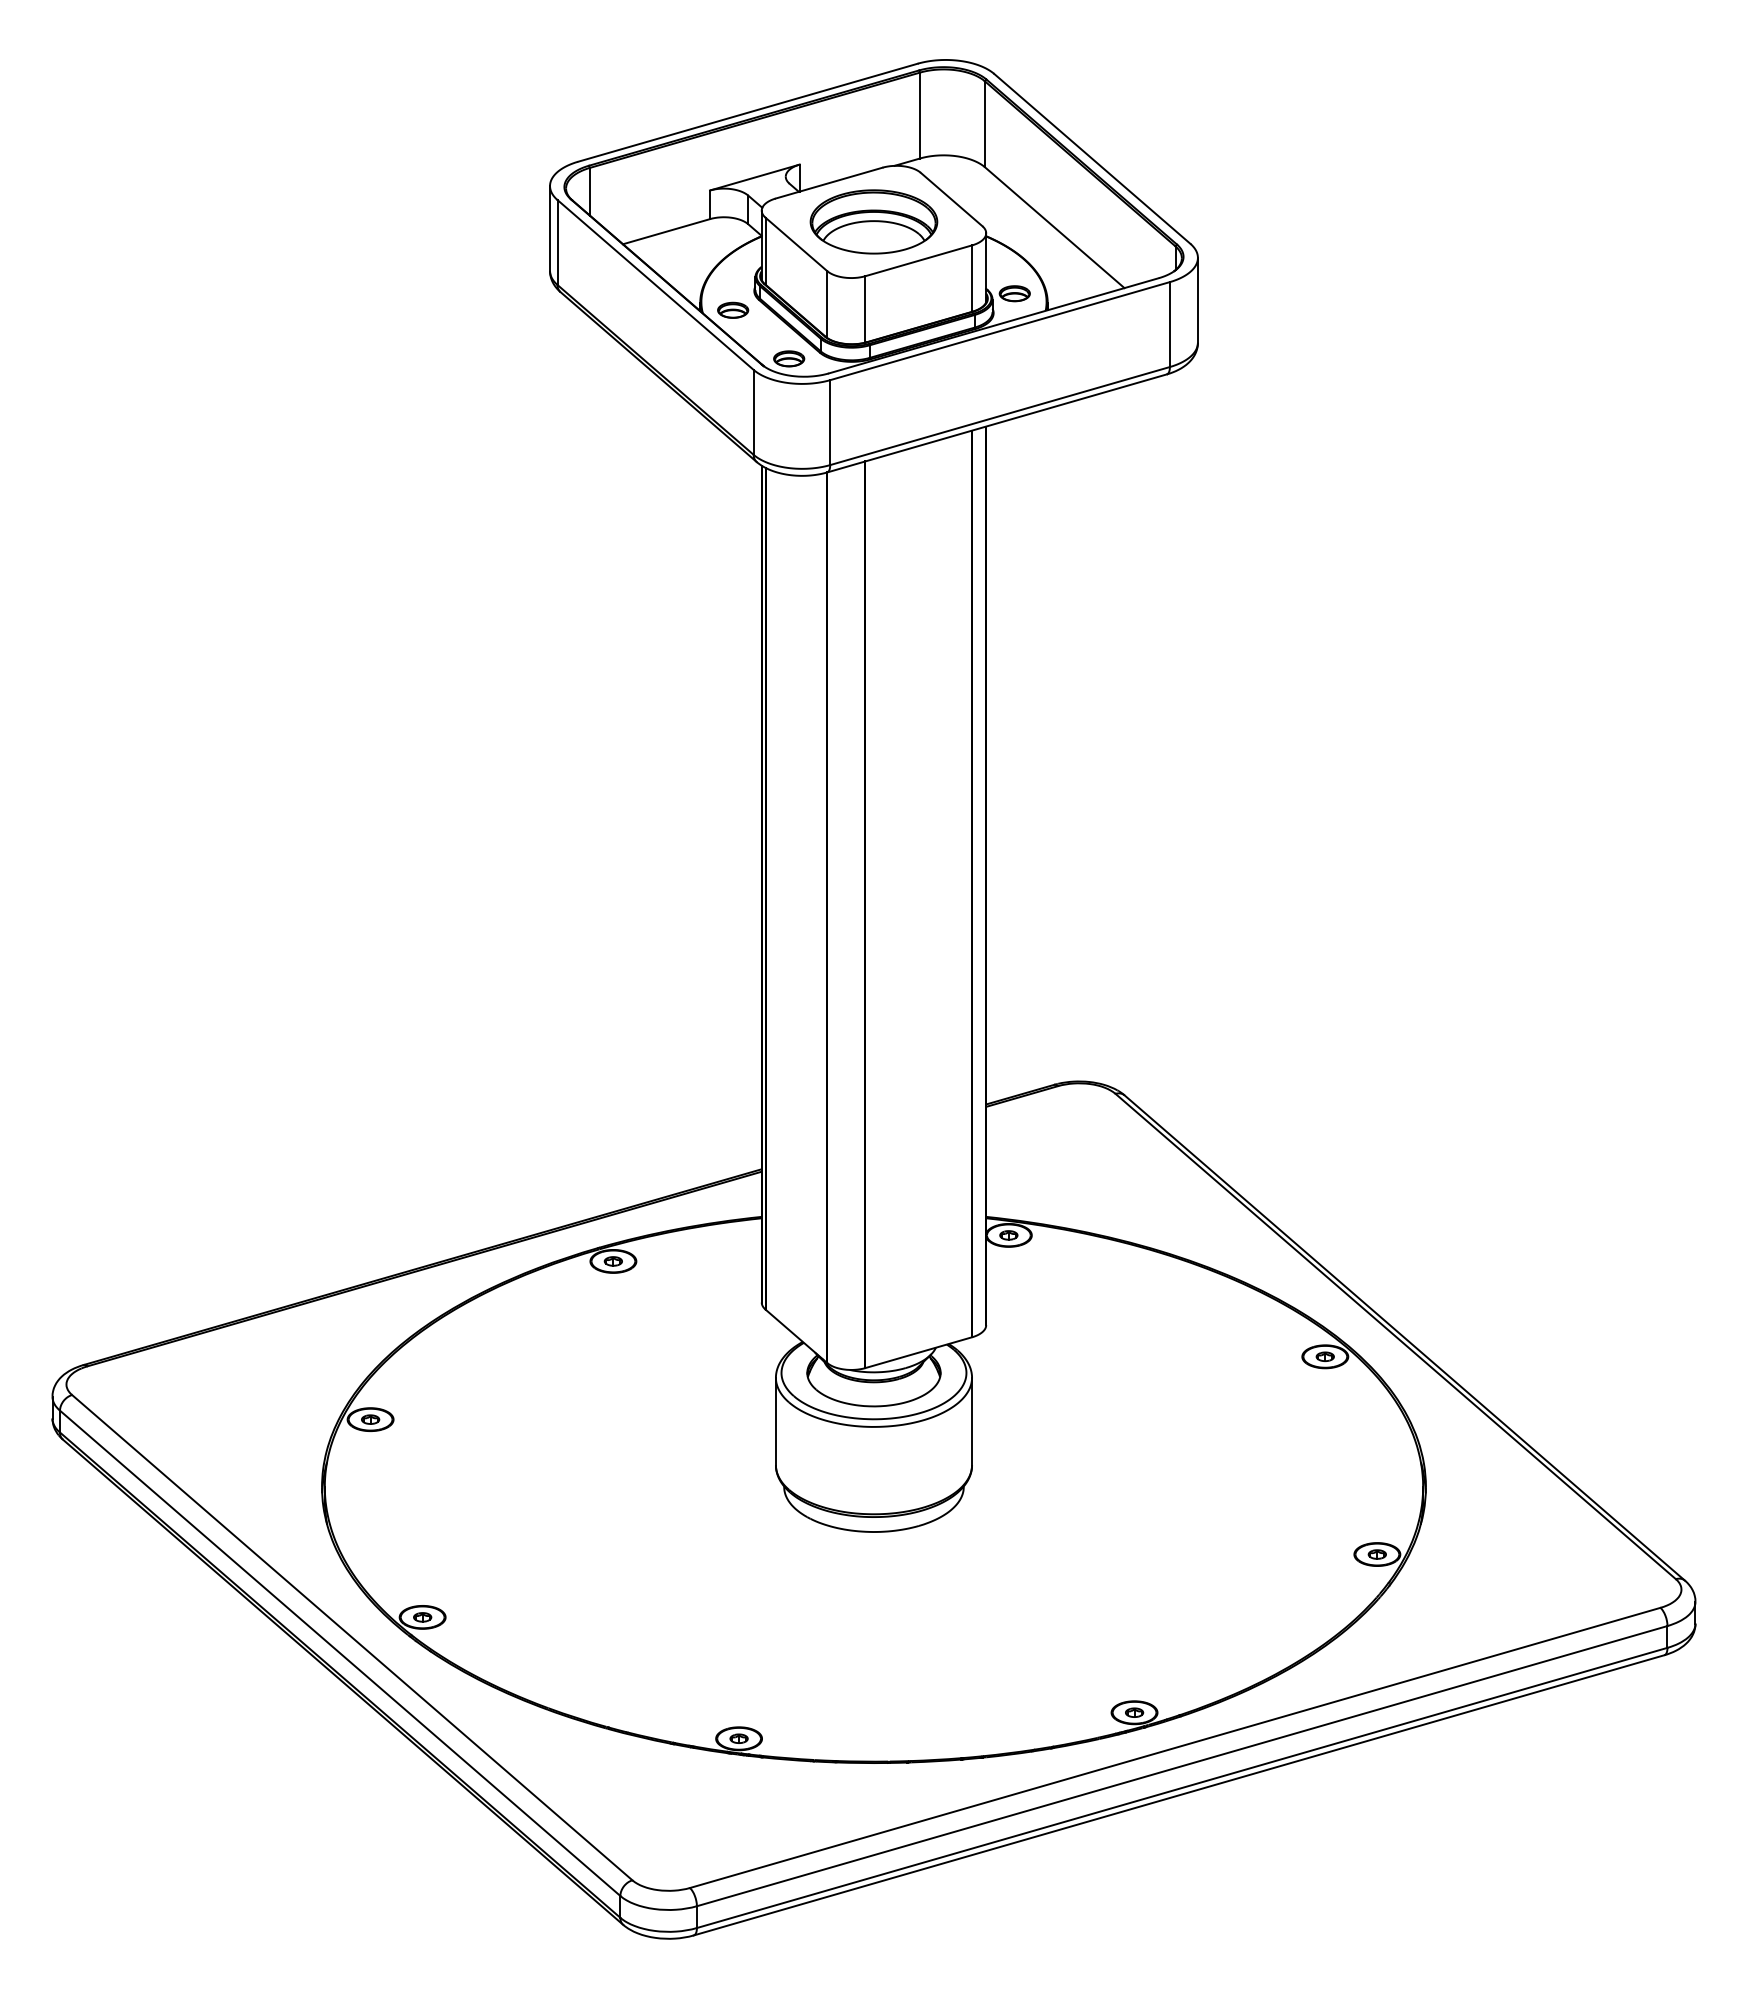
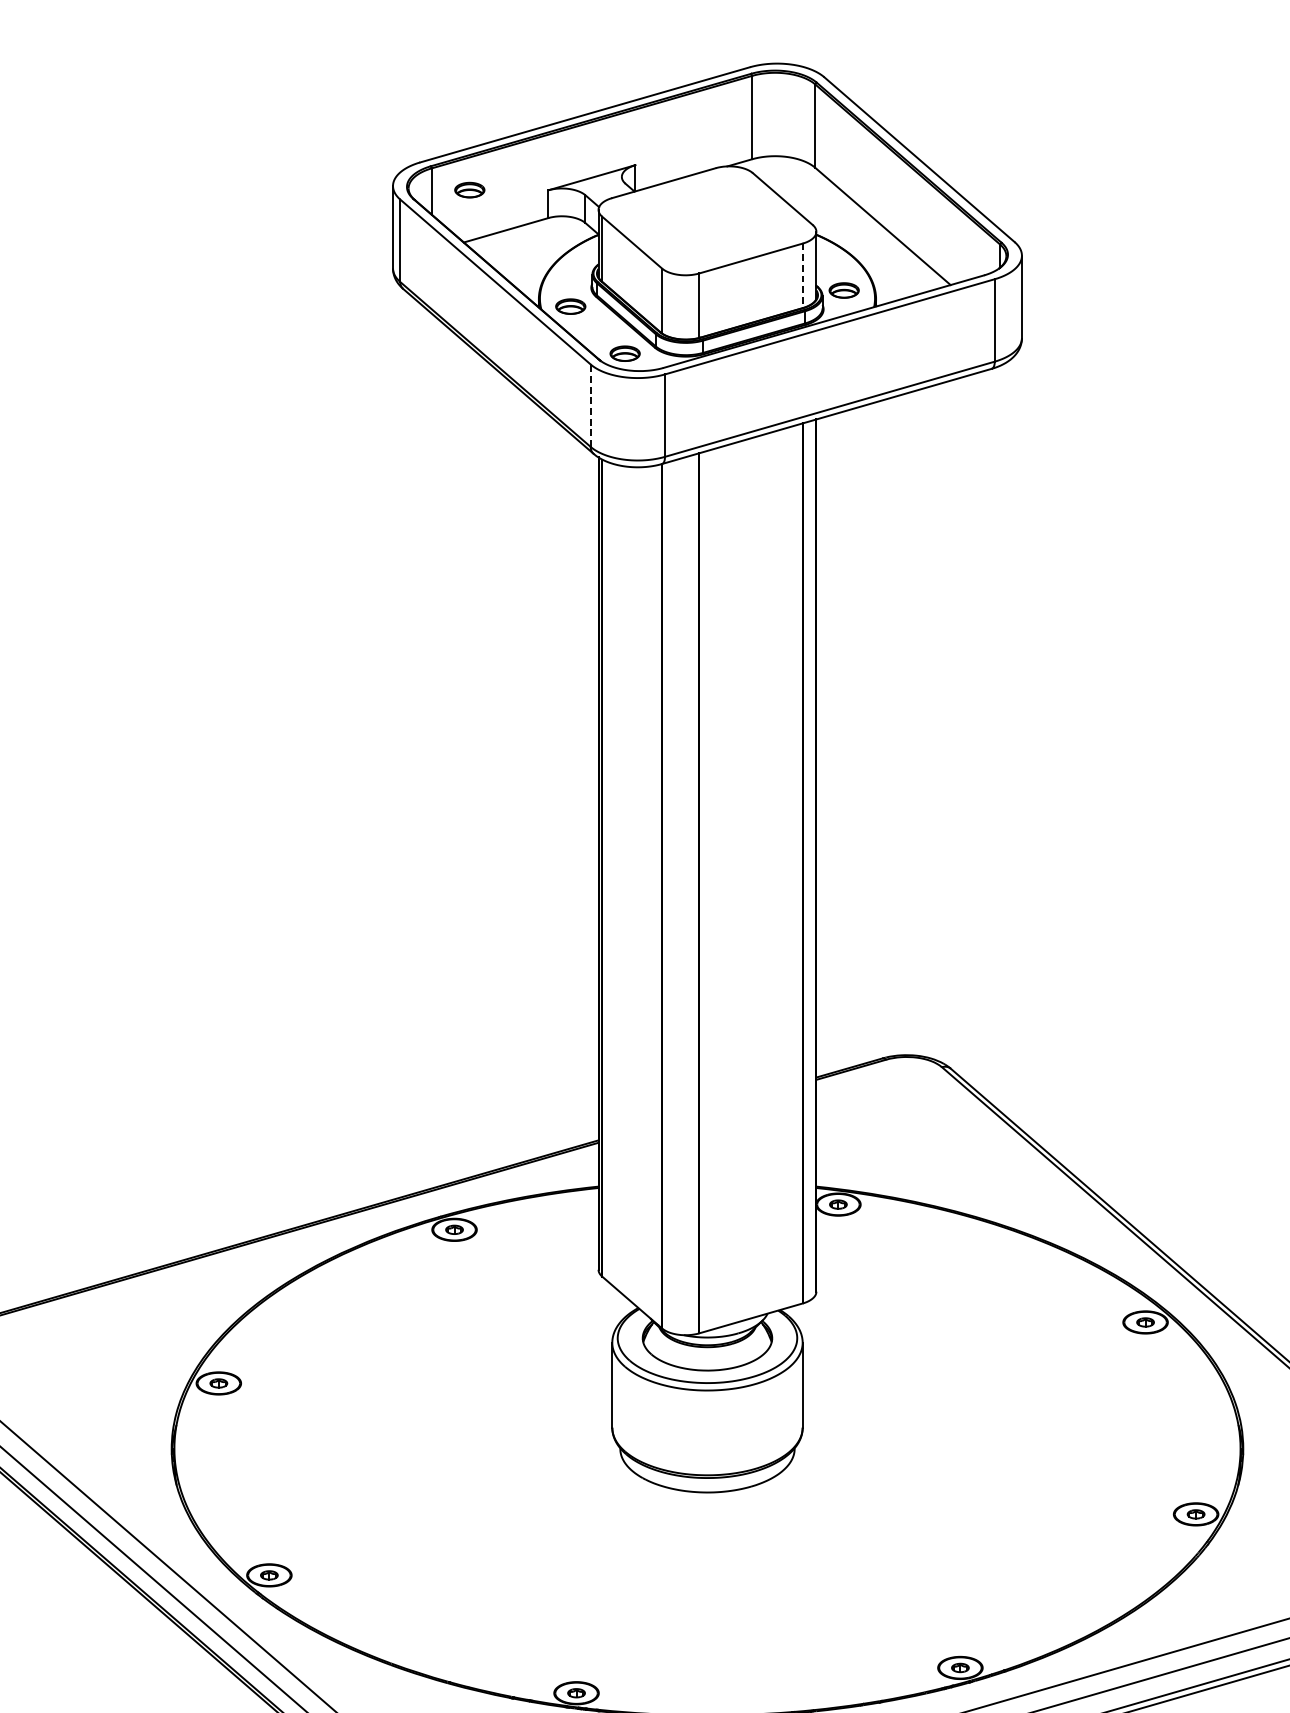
part: (629, 189) -> (470, 189), added
part: (873, 221) -> (707, 220), removed
line: (972, 279) -> (803, 276), solid -> dashed
line: (753, 411) -> (590, 404), solid -> dashed

